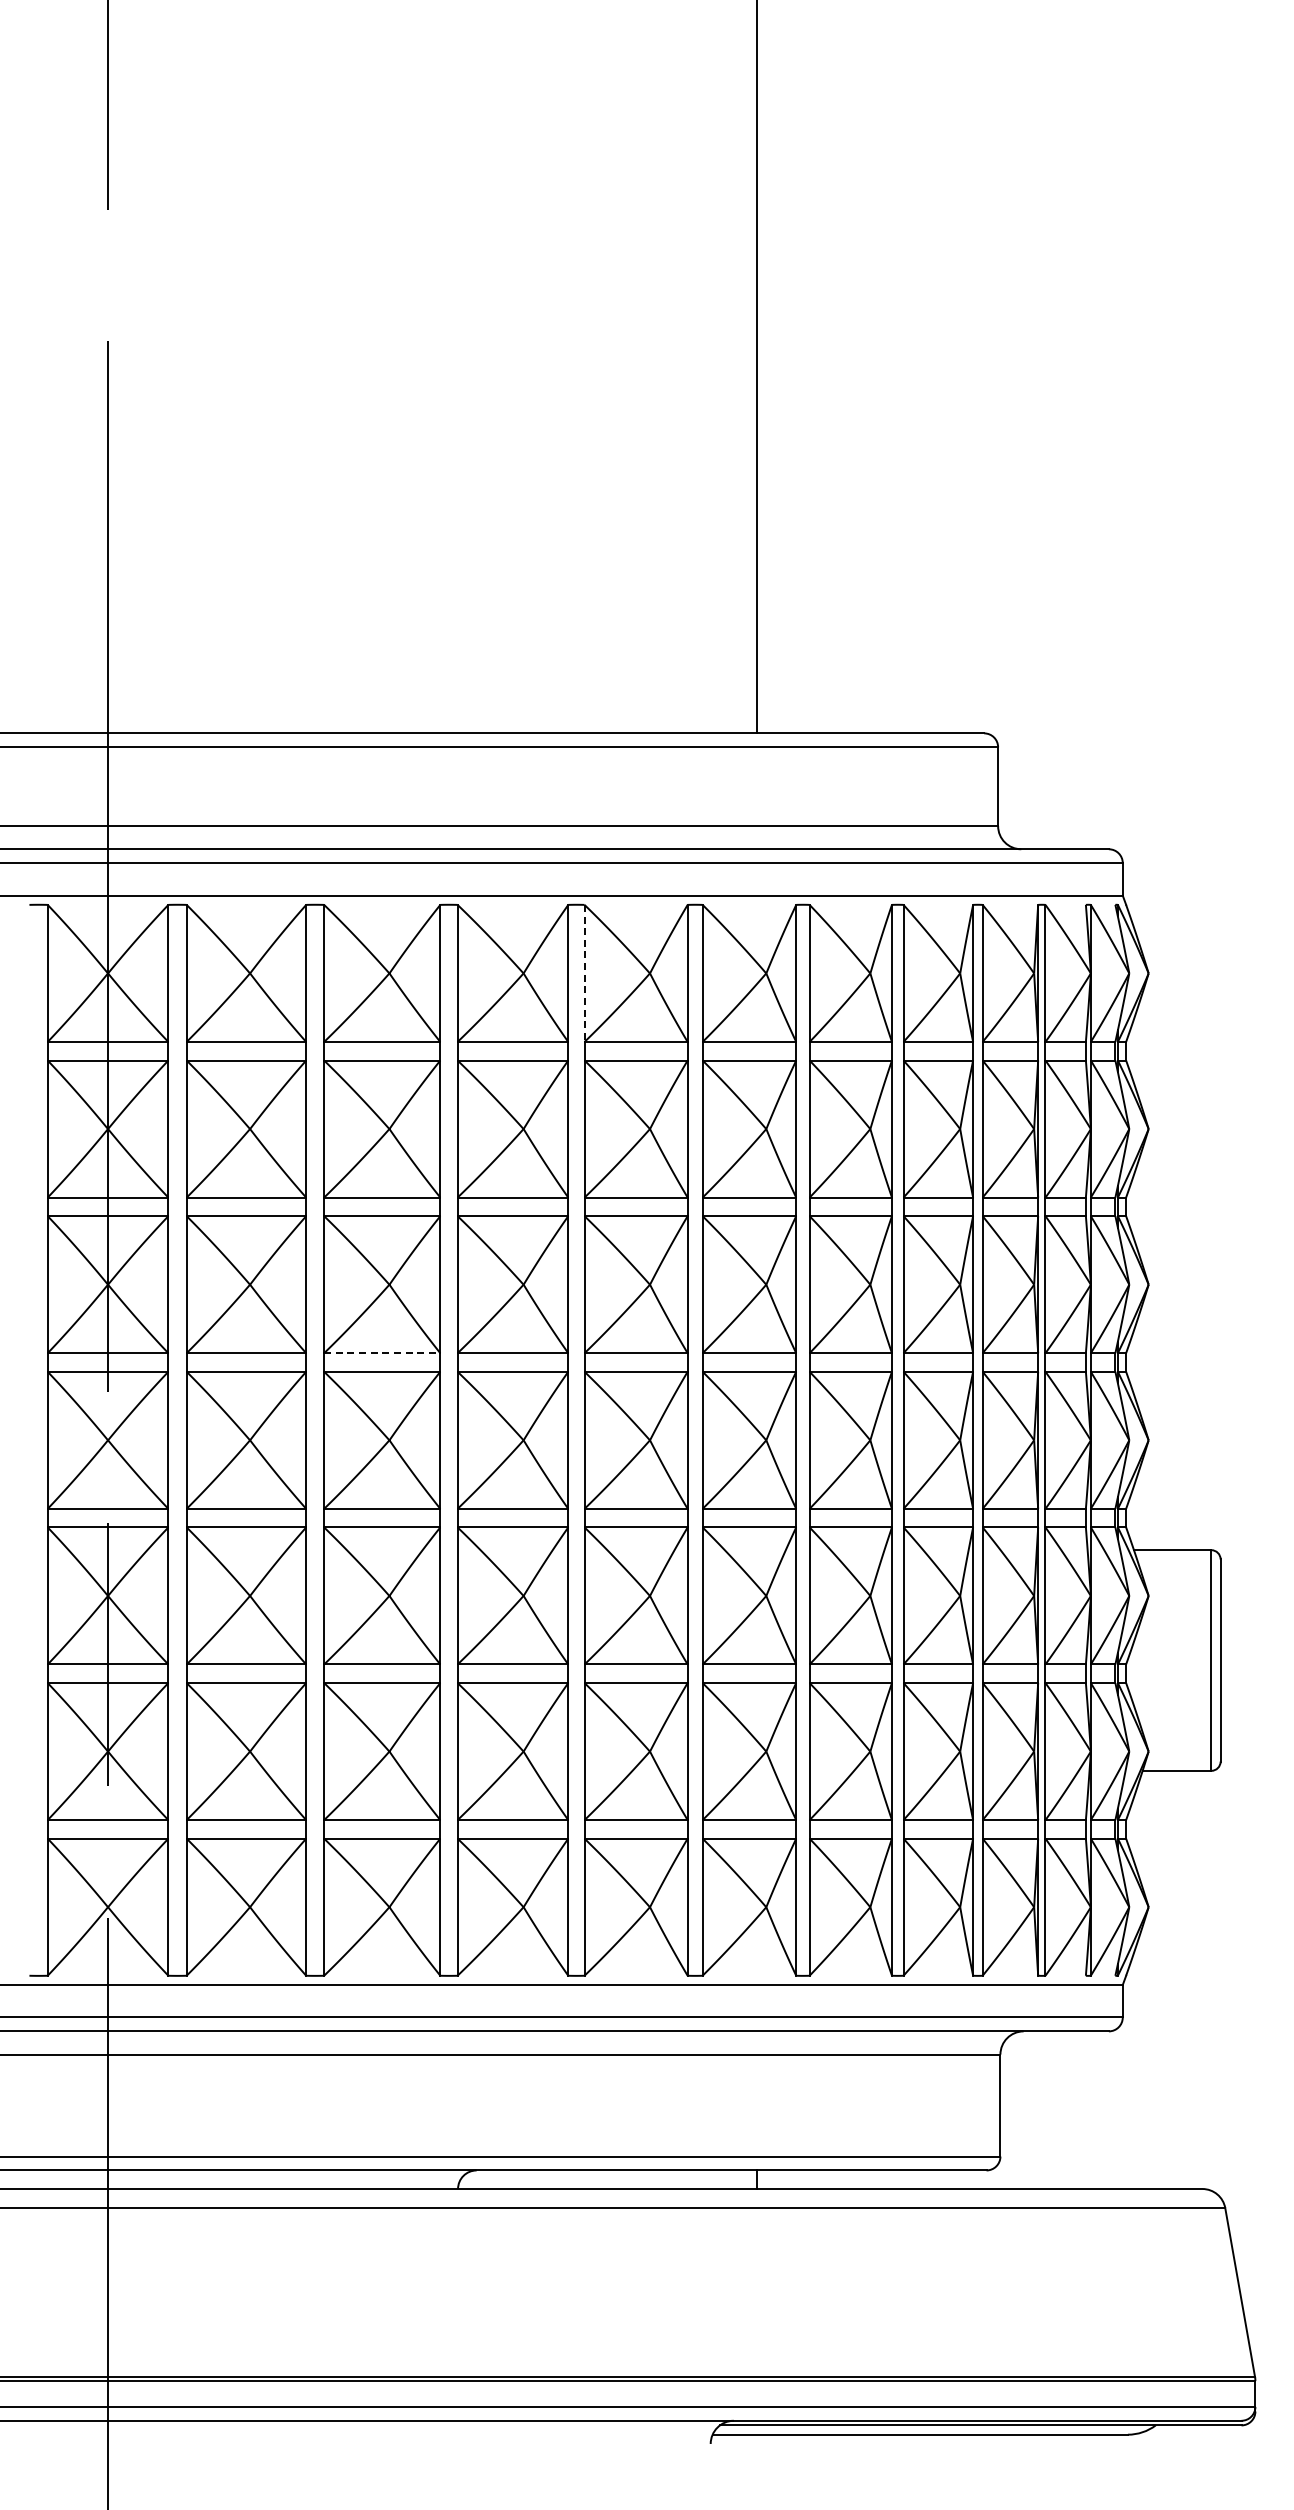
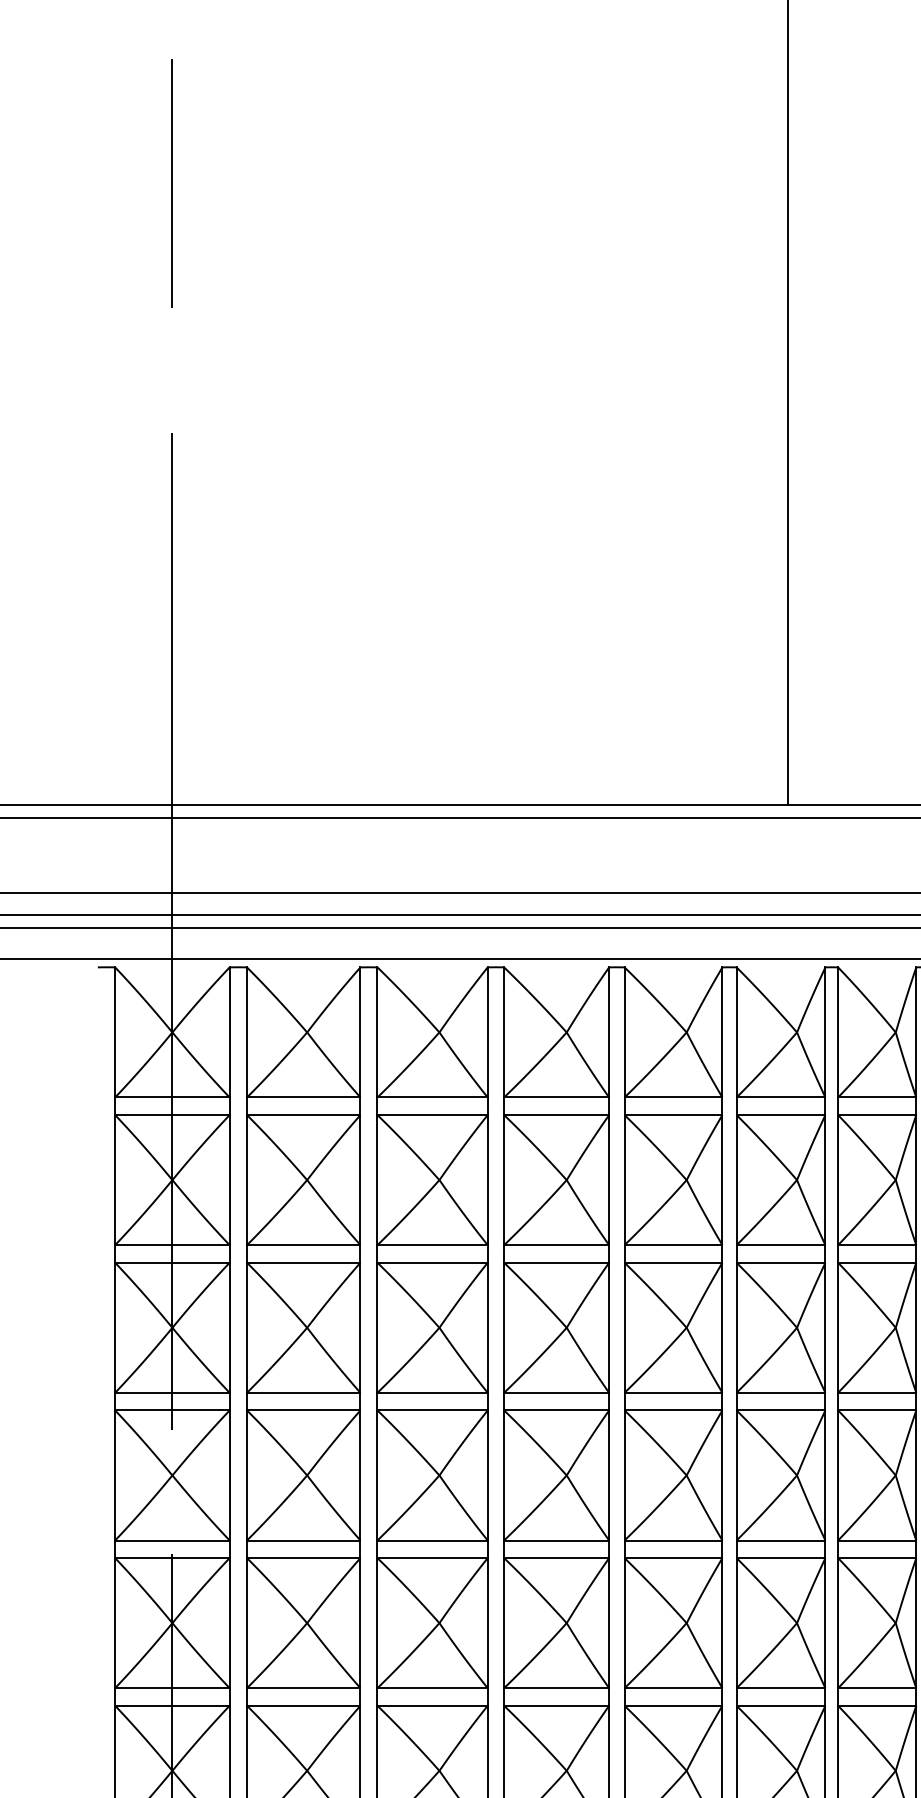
line: (584, 973) -> (624, 1032), dashed -> solid
line: (382, 1353) -> (432, 1393), dashed -> solid

